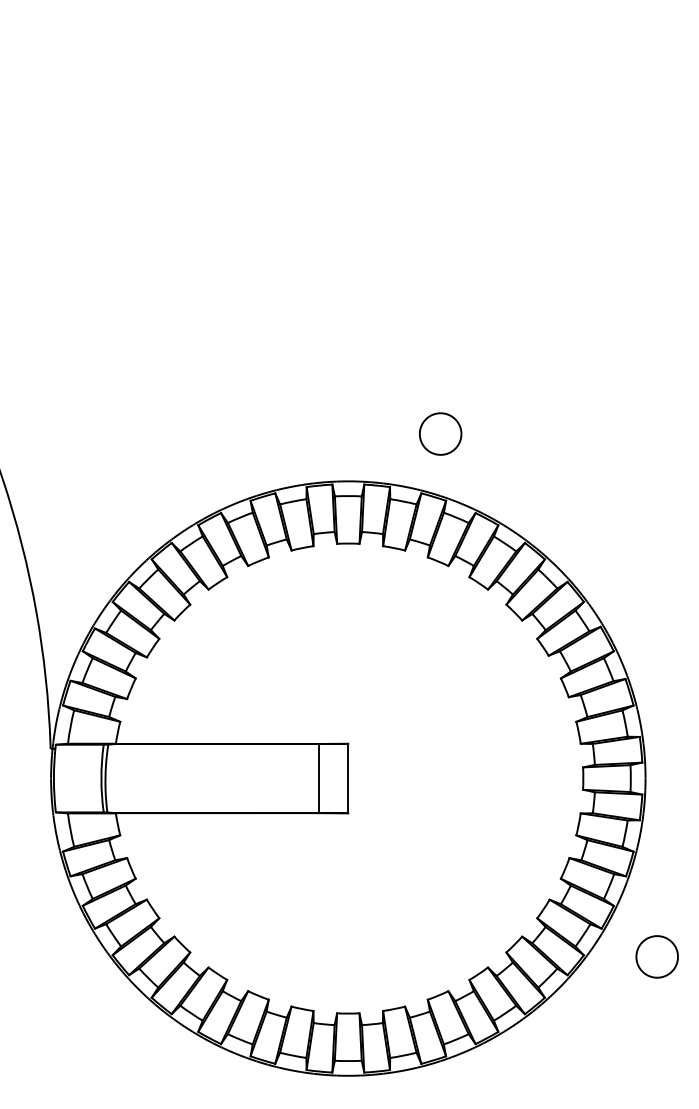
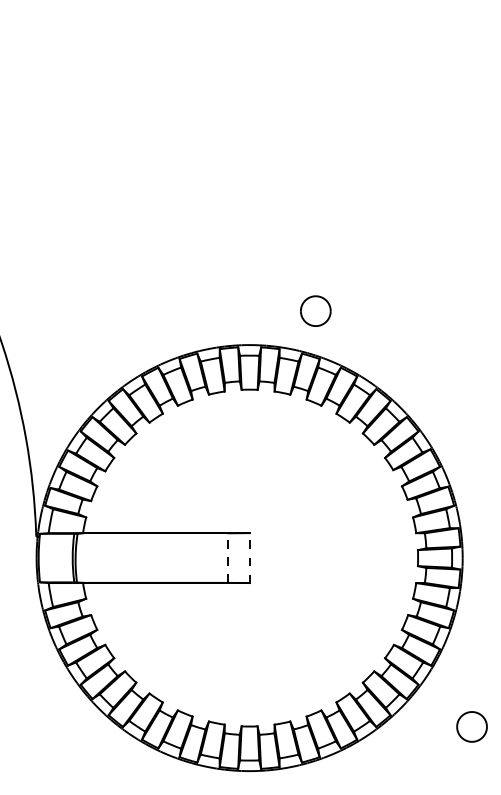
line: (318, 779) -> (228, 558), solid -> dashed
line: (348, 779) -> (249, 558), solid -> dashed
part: (656, 956) -> (471, 726), moved

